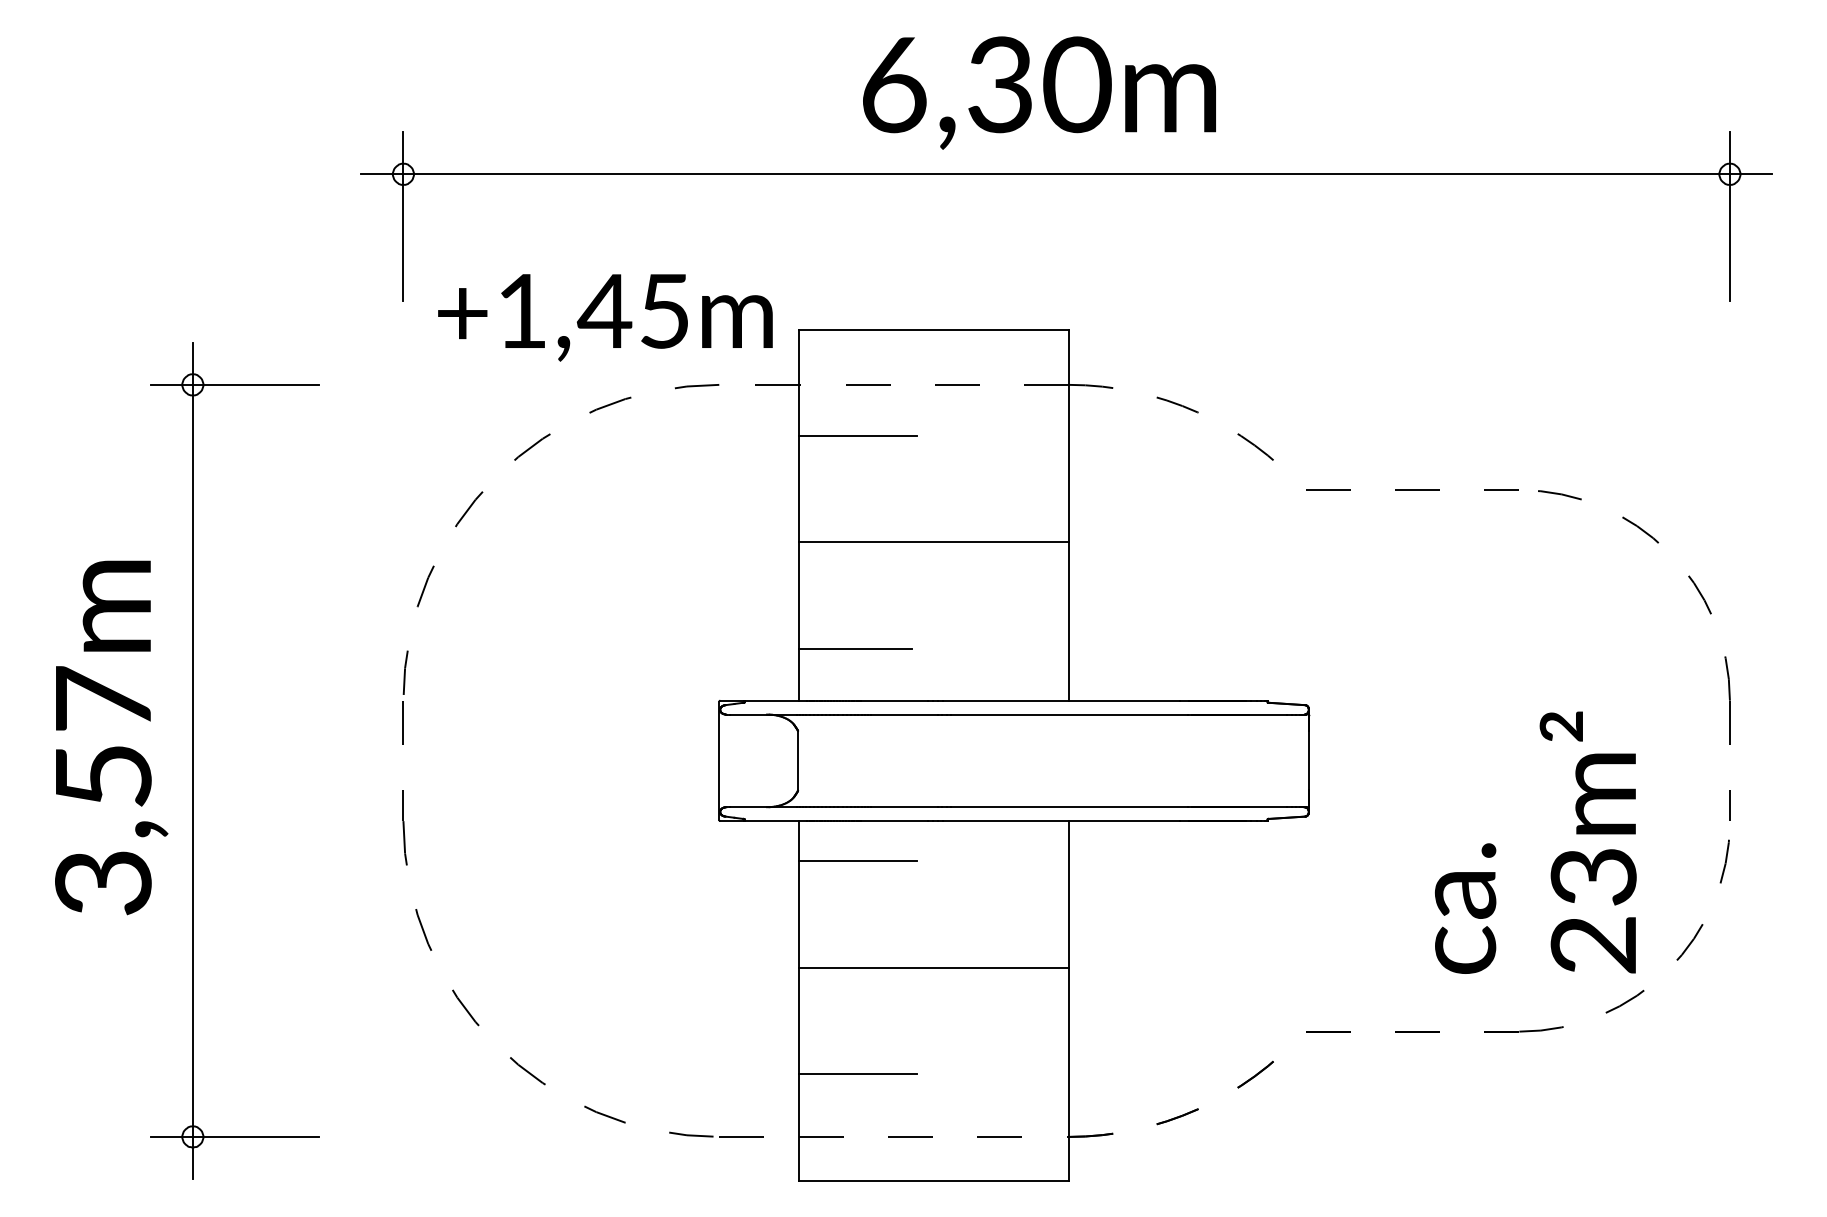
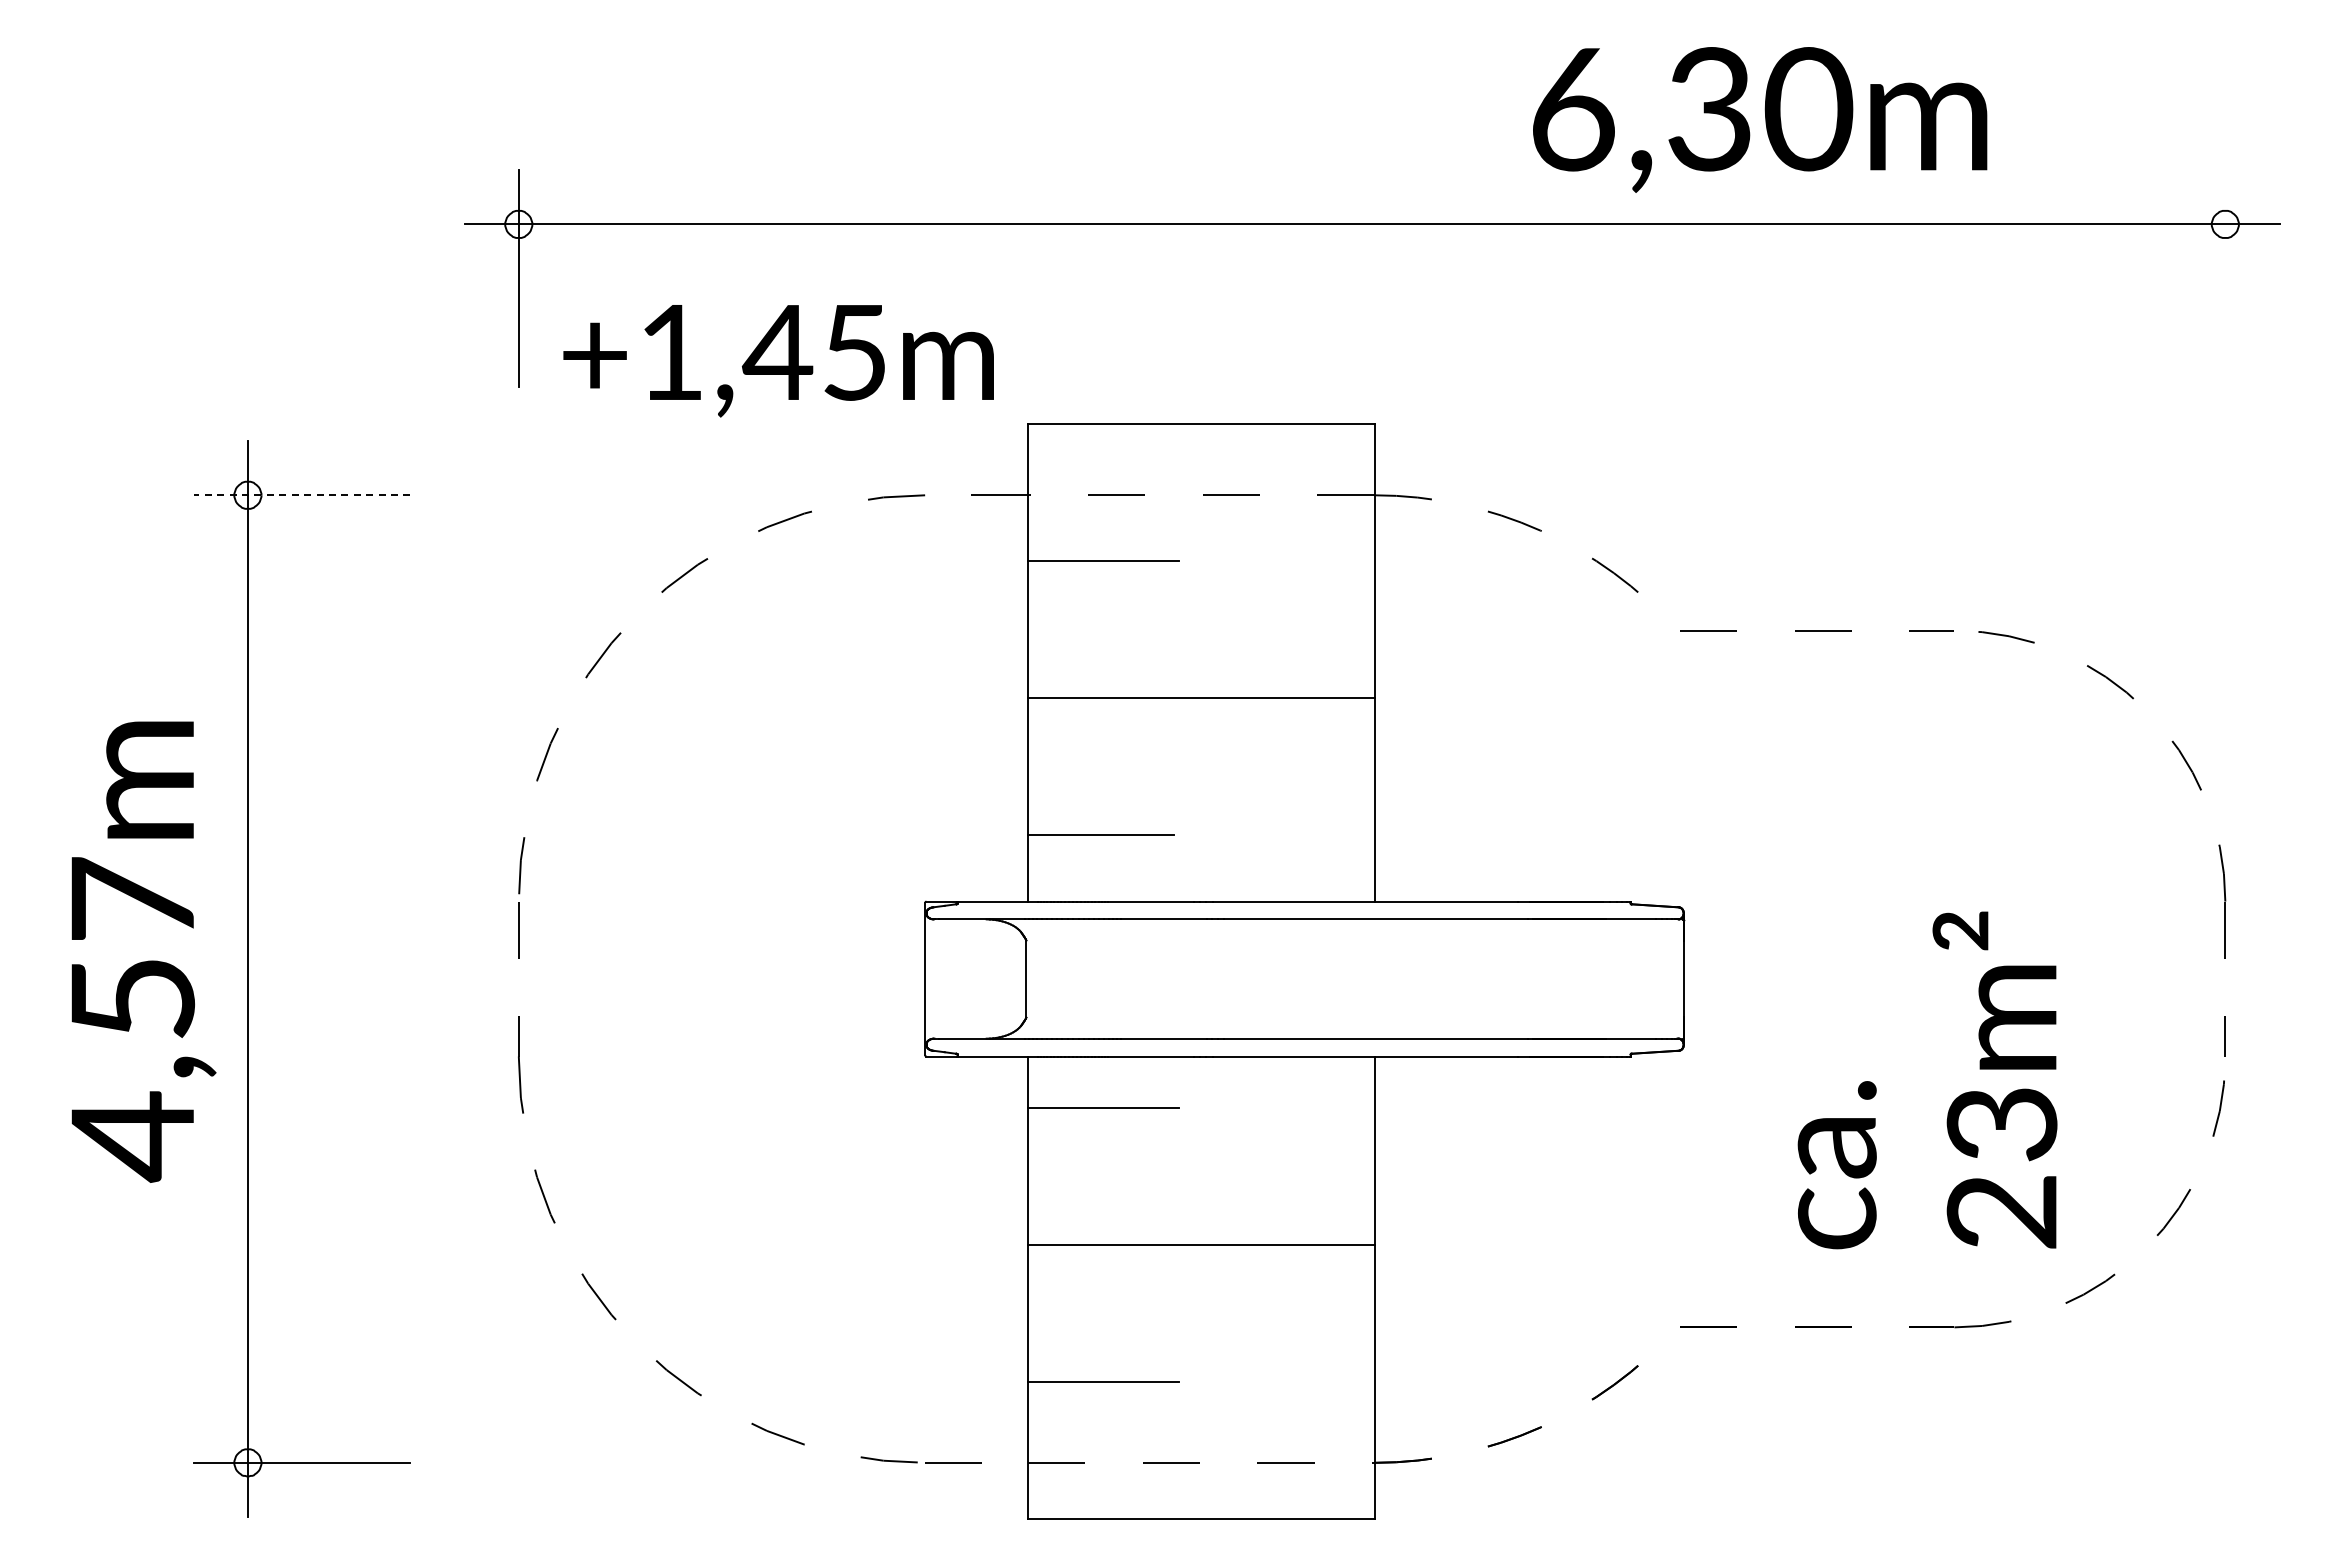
text: (1039, 92) -> (1760, 119), moved
line: (1730, 216) -> (2225, 278), removed
text: (605, 318) -> (778, 361), moved
line: (234, 385) -> (301, 495), solid -> dashed
text: (1535, 842) -> (1927, 1080), moved
text: (103, 883) -> (132, 1136), 3,57m -> 4,57m

